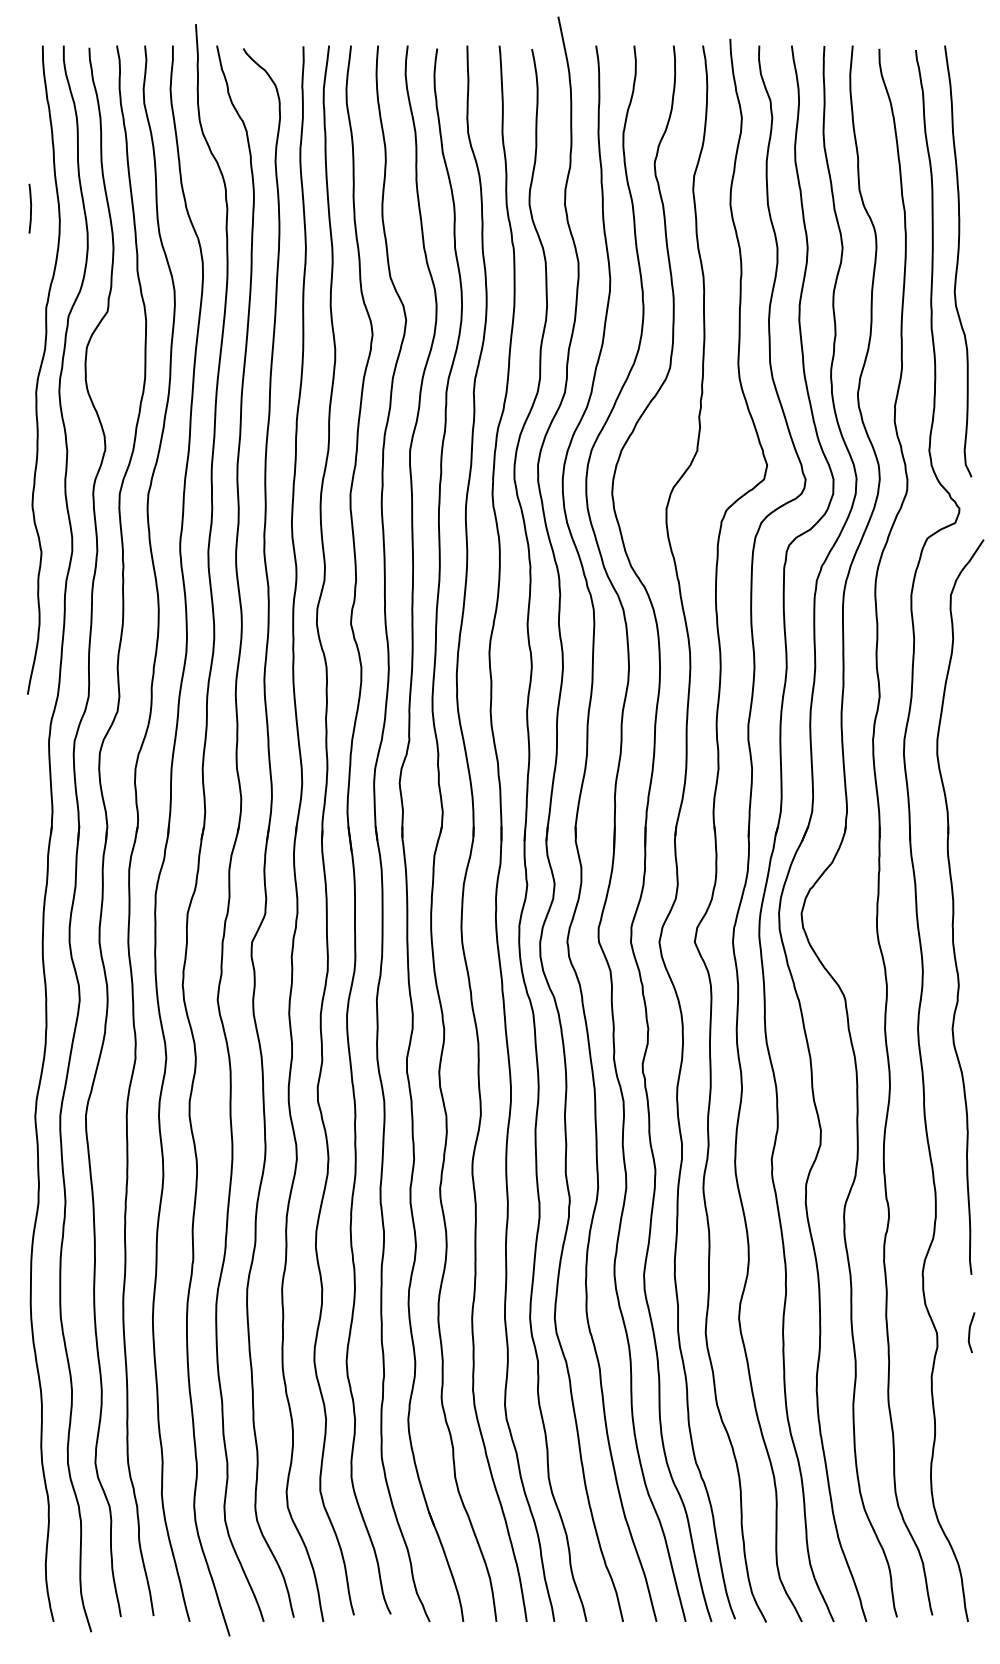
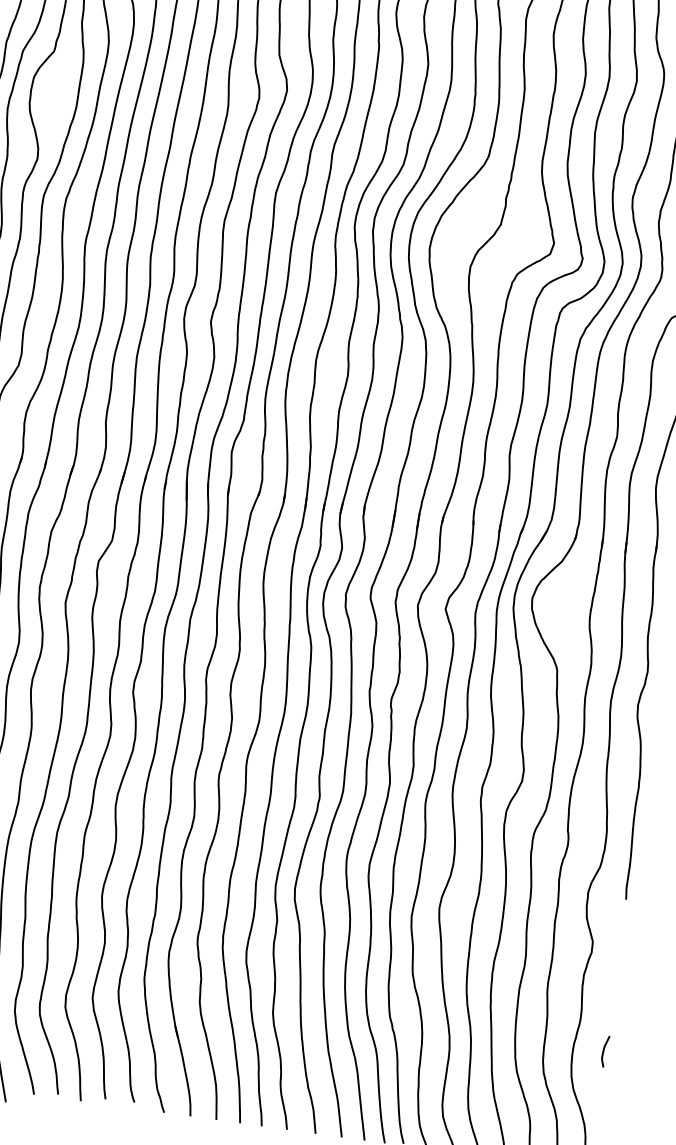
curve: (970, 1332) -> (604, 1051), moved

